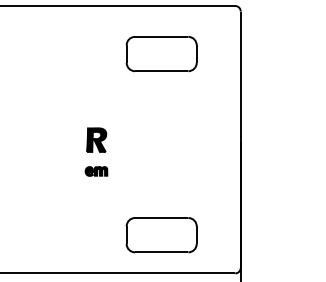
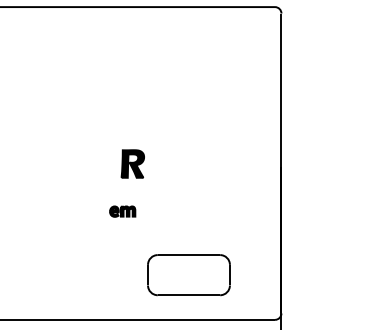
part: (161, 54) -> (188, 63), removed
part: (96, 139) -> (132, 163), moved
part: (96, 171) -> (122, 211), moved

